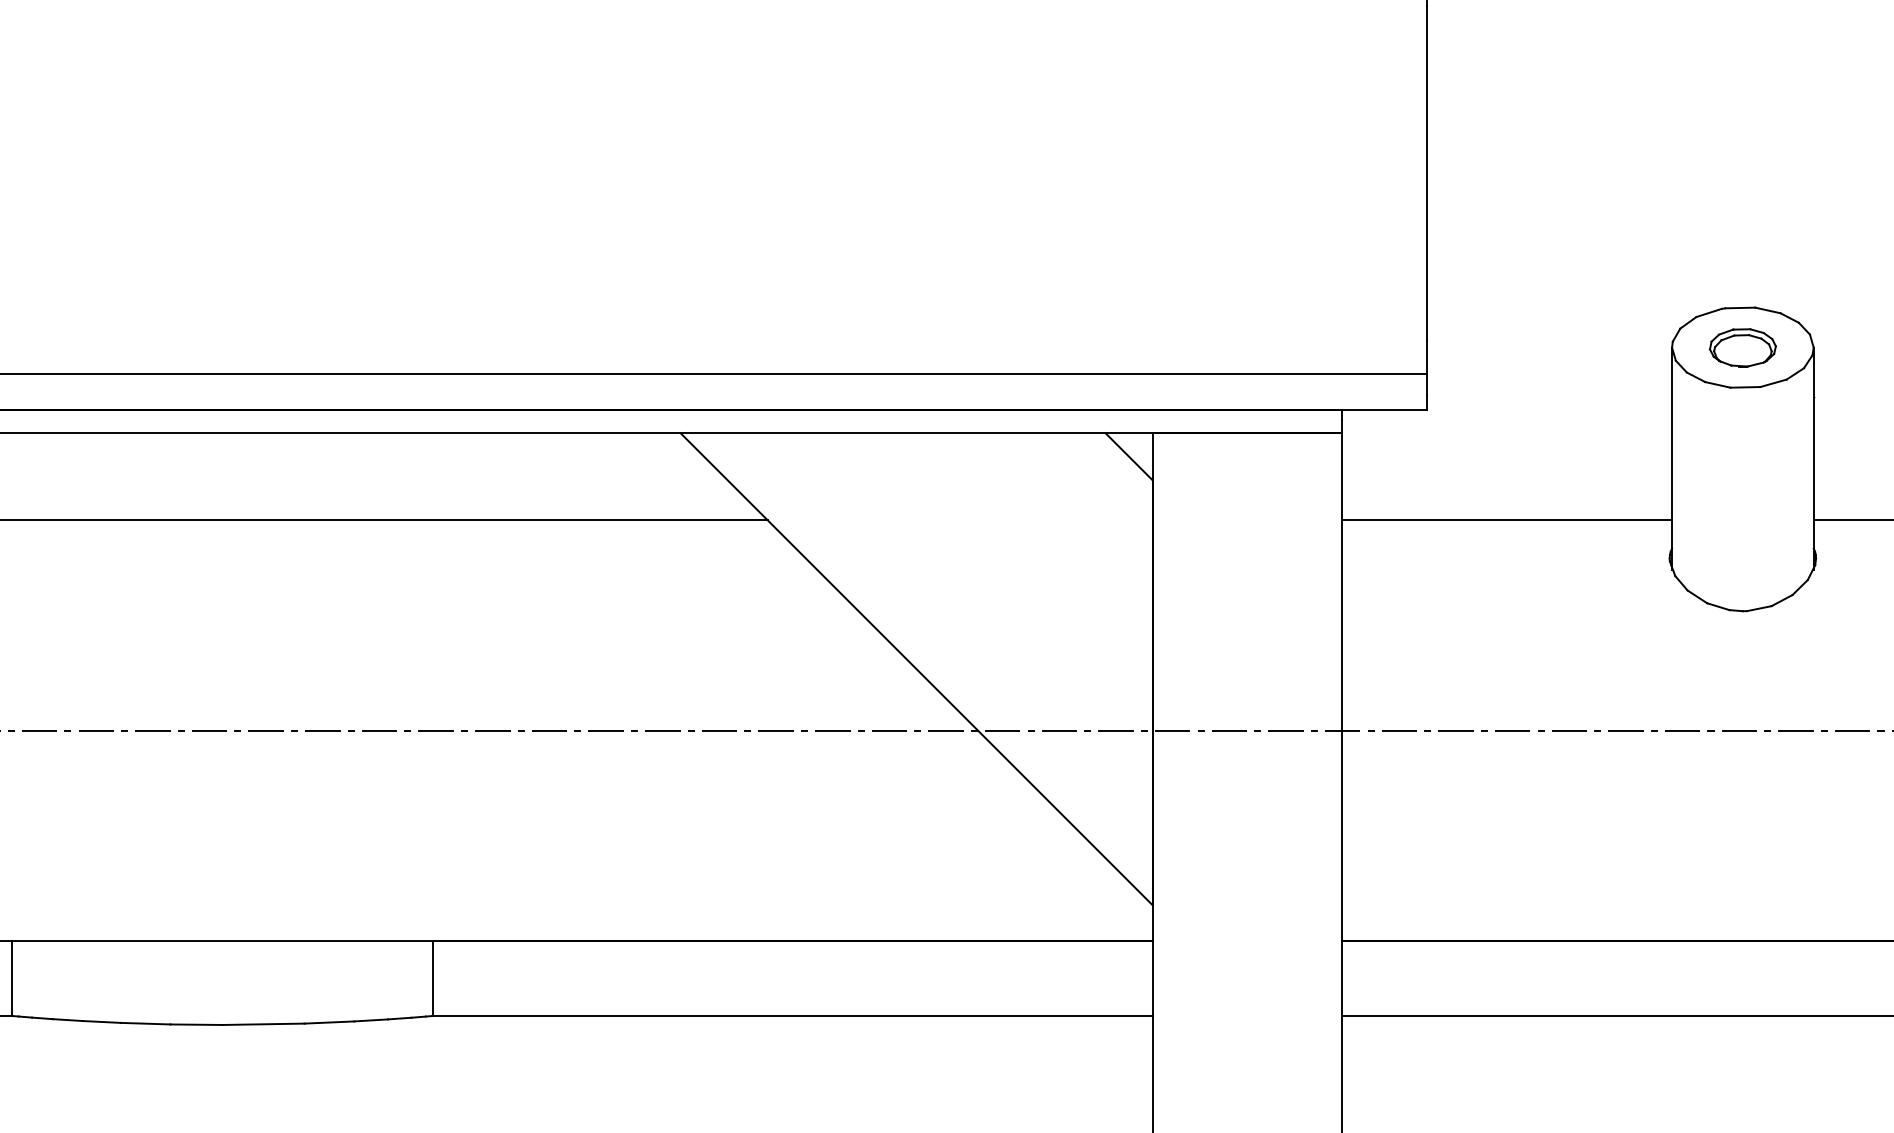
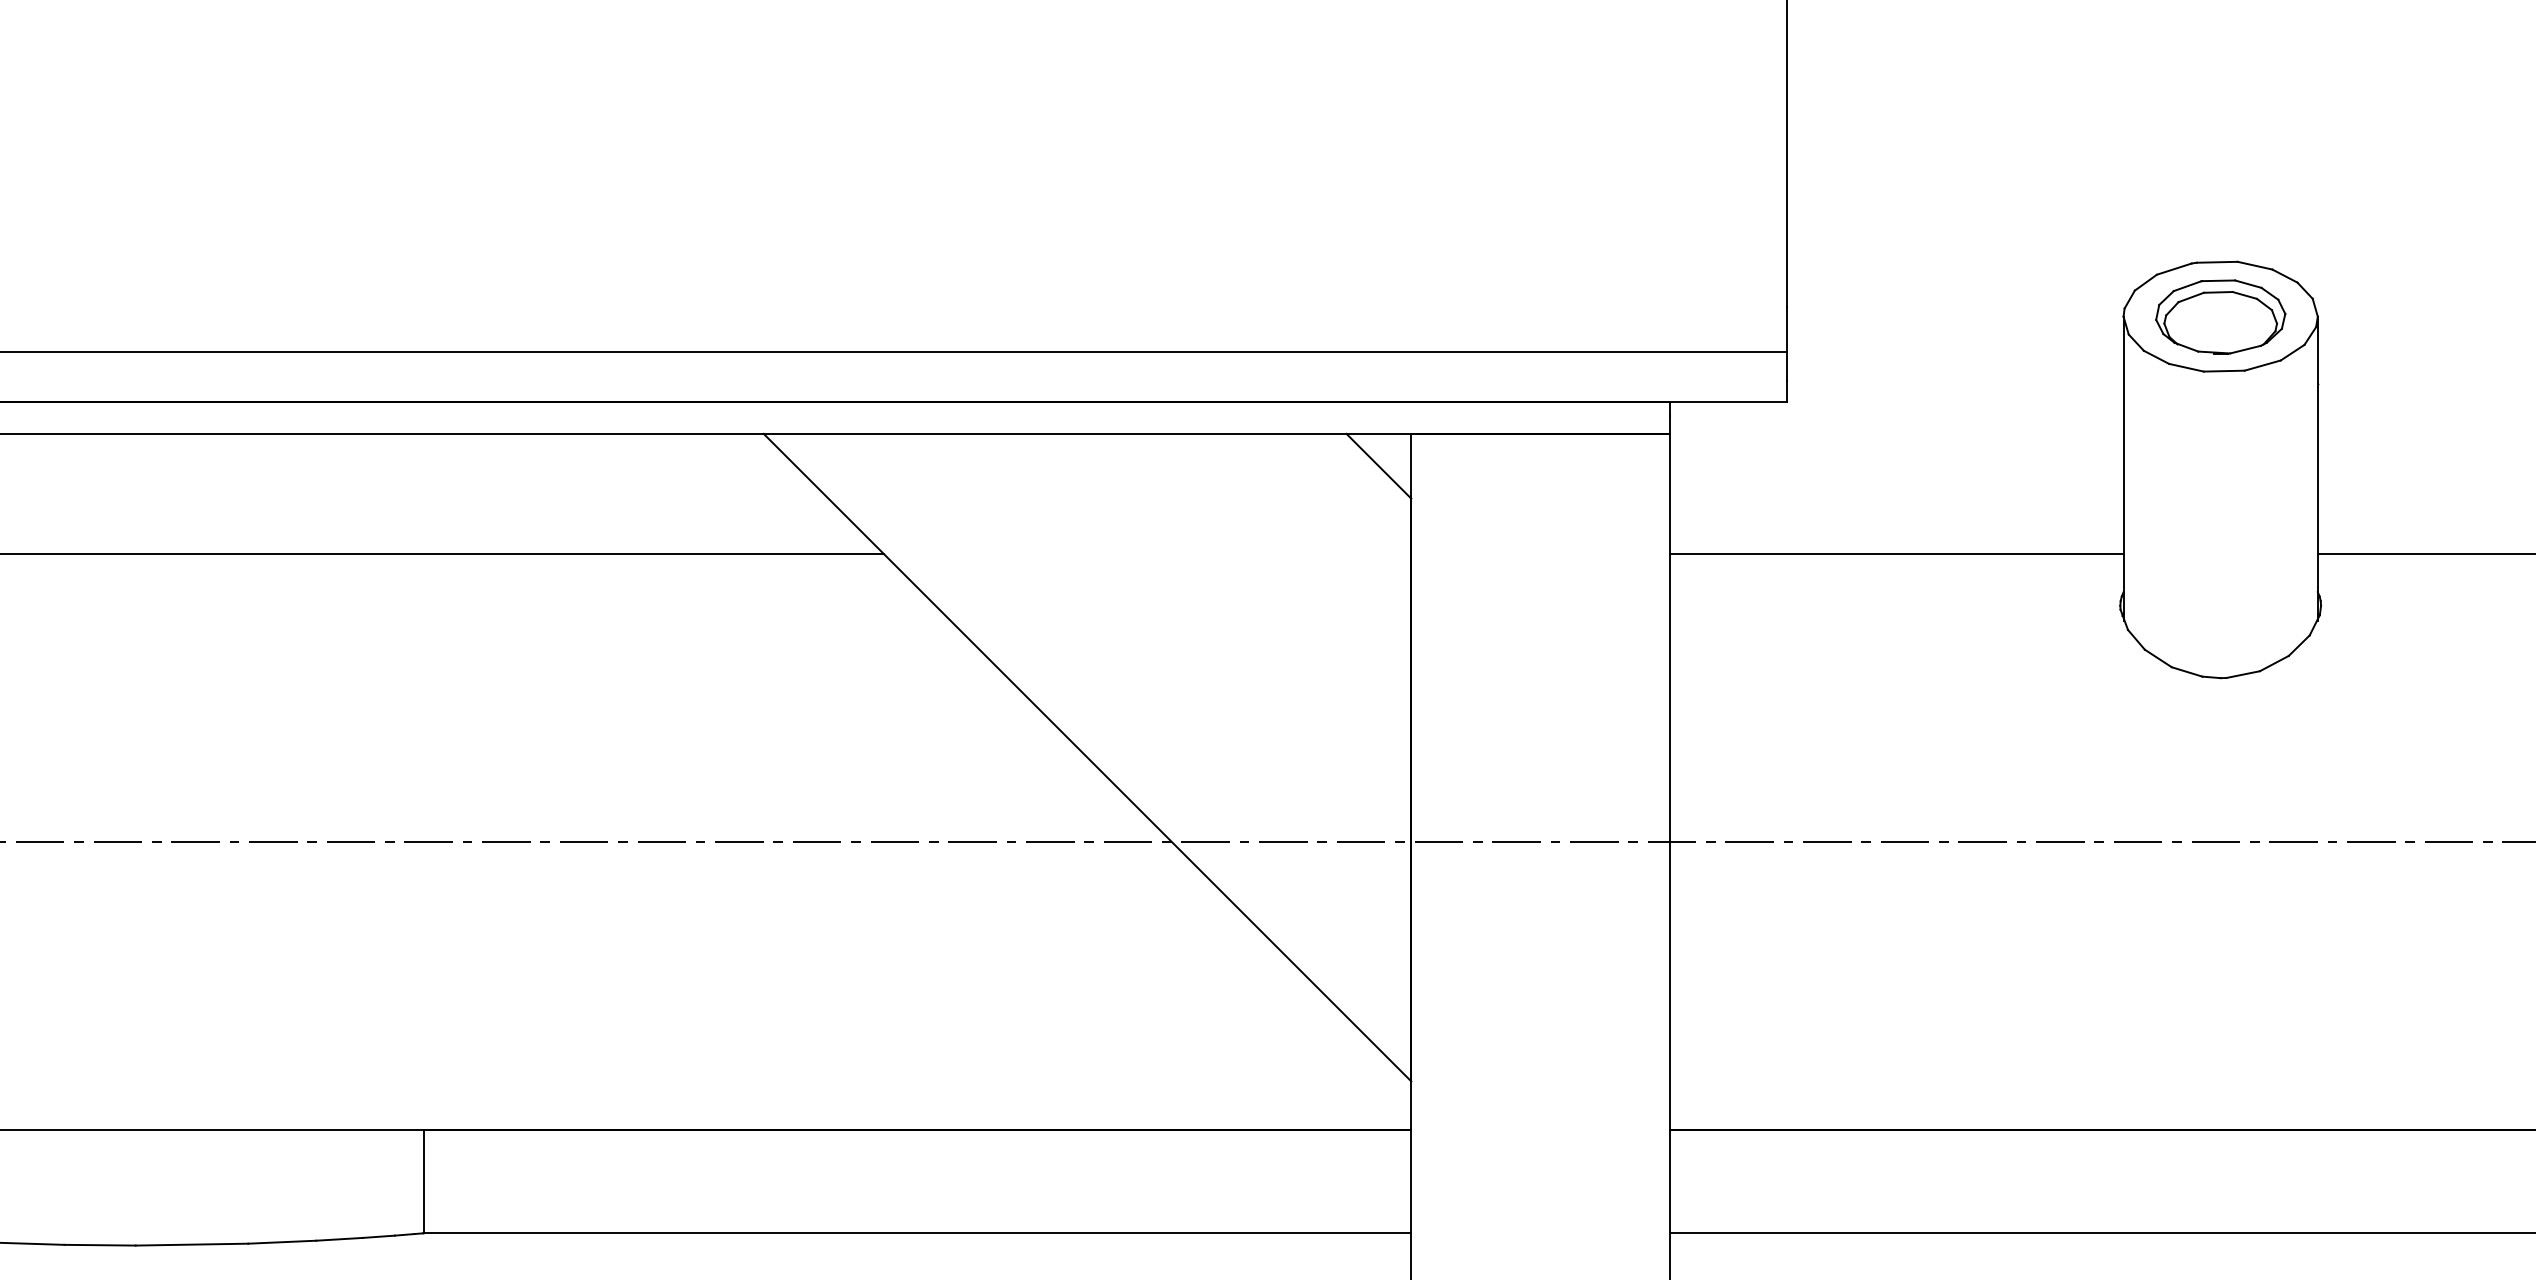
part: (1742, 347) -> (2220, 316), size x1.43

